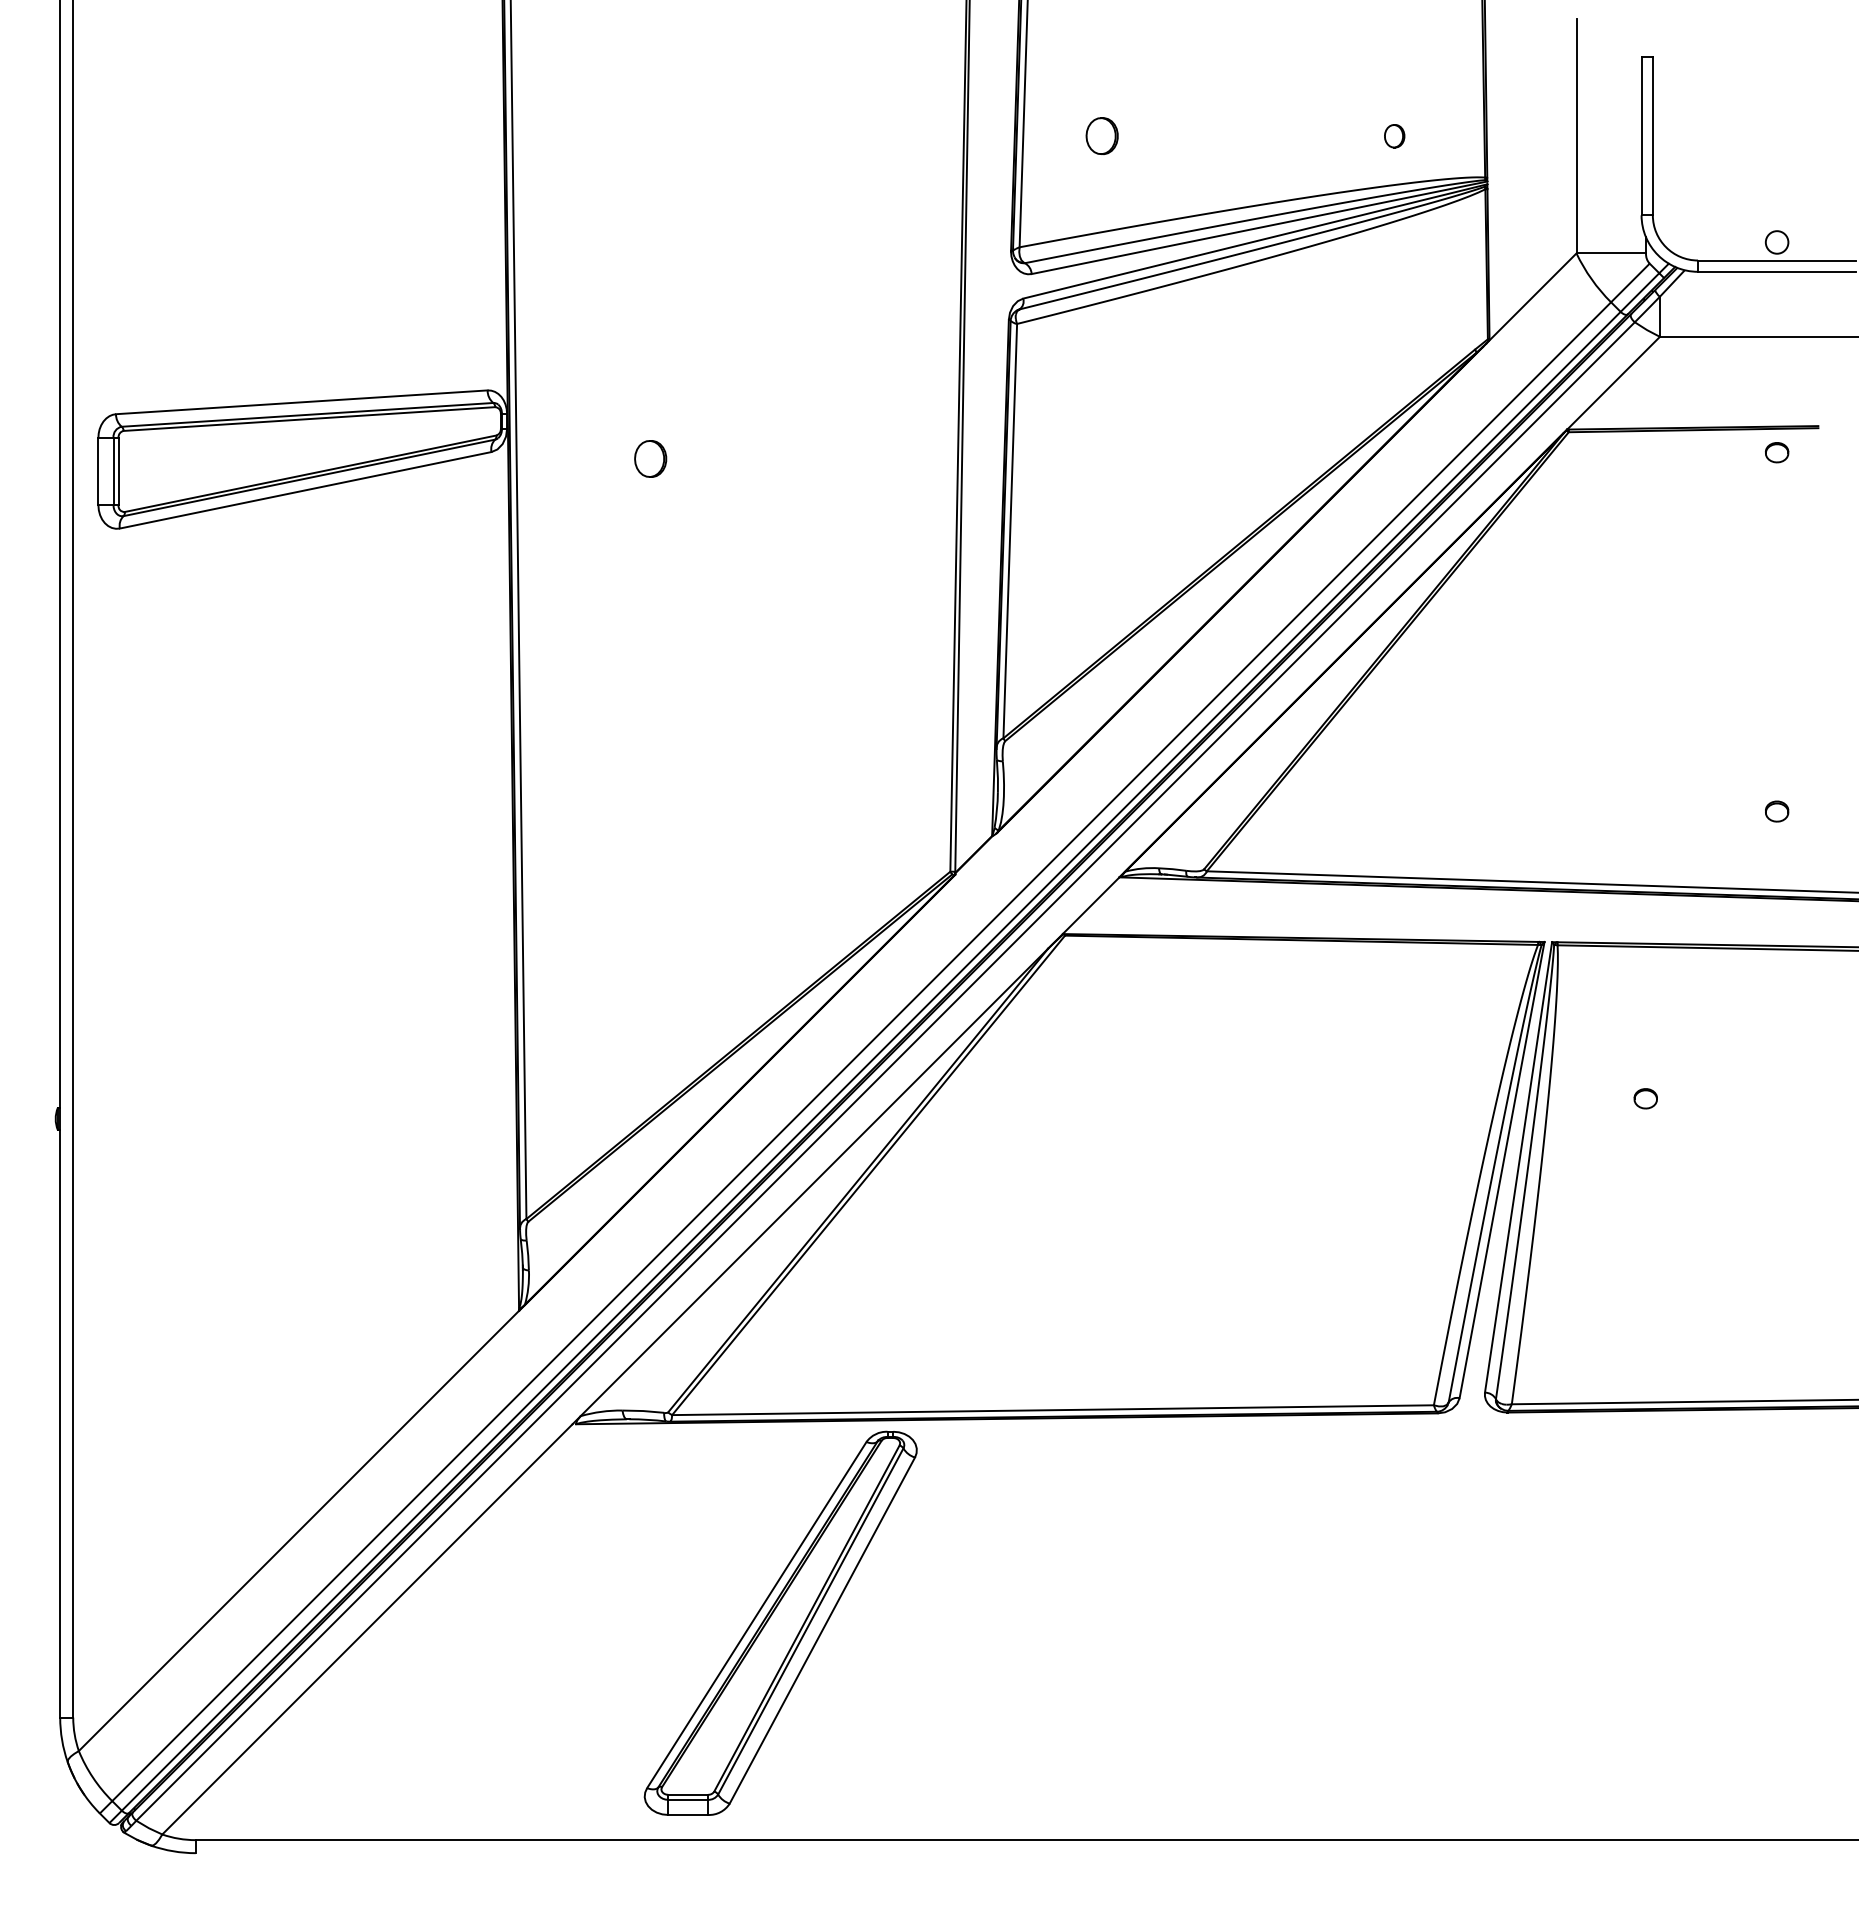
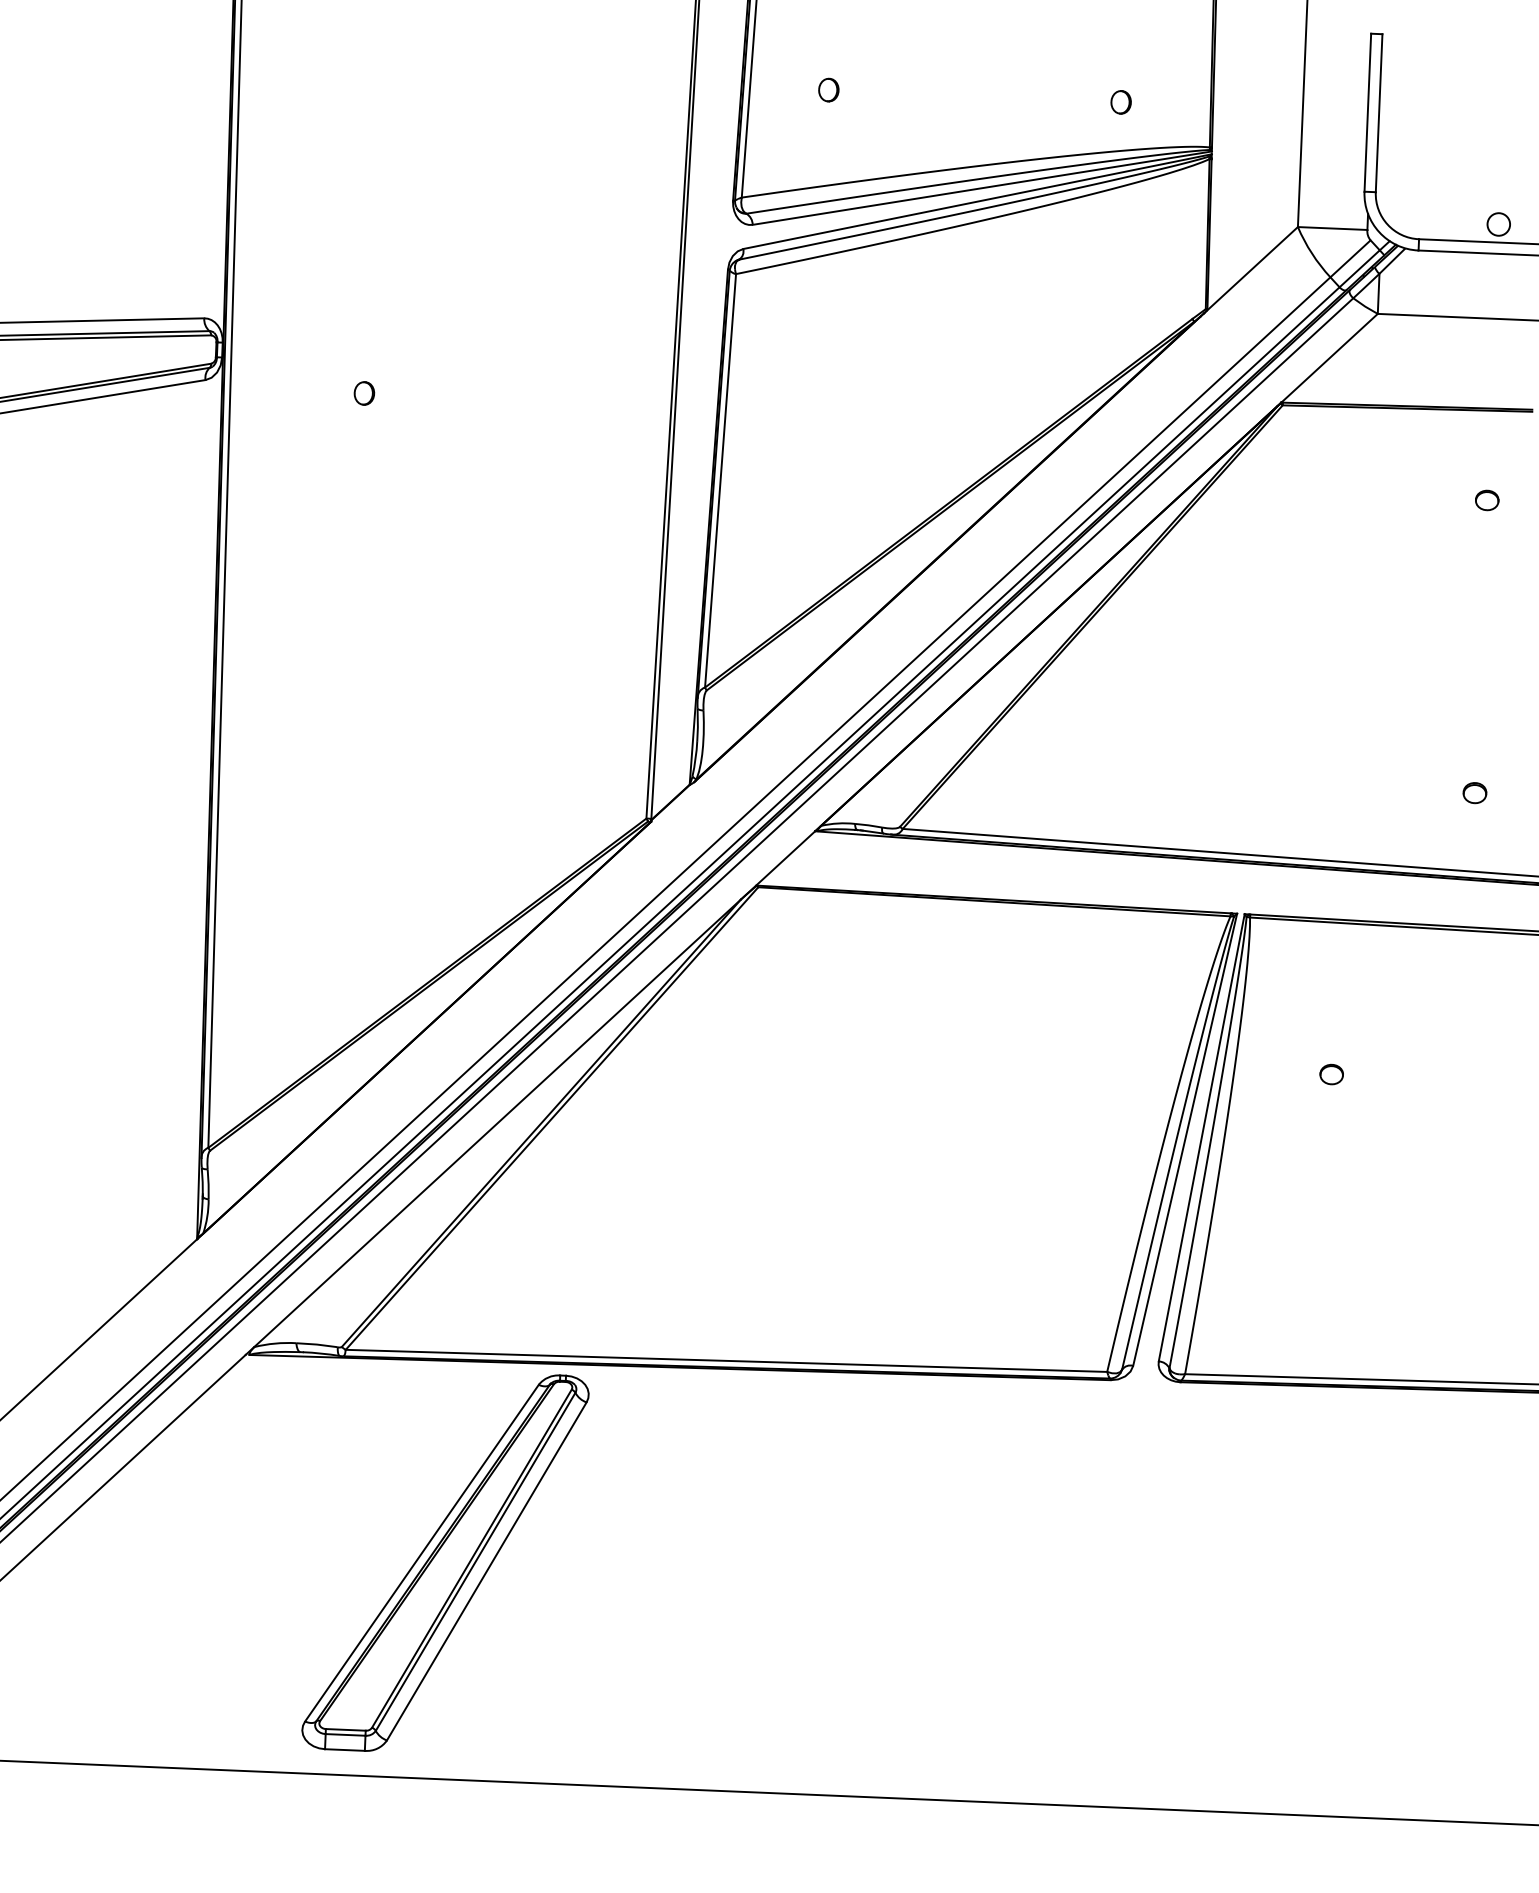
part: (1101, 136) -> (828, 90), size x0.62
part: (1777, 452) -> (1487, 500), moved
part: (650, 458) -> (364, 393), size x0.62

